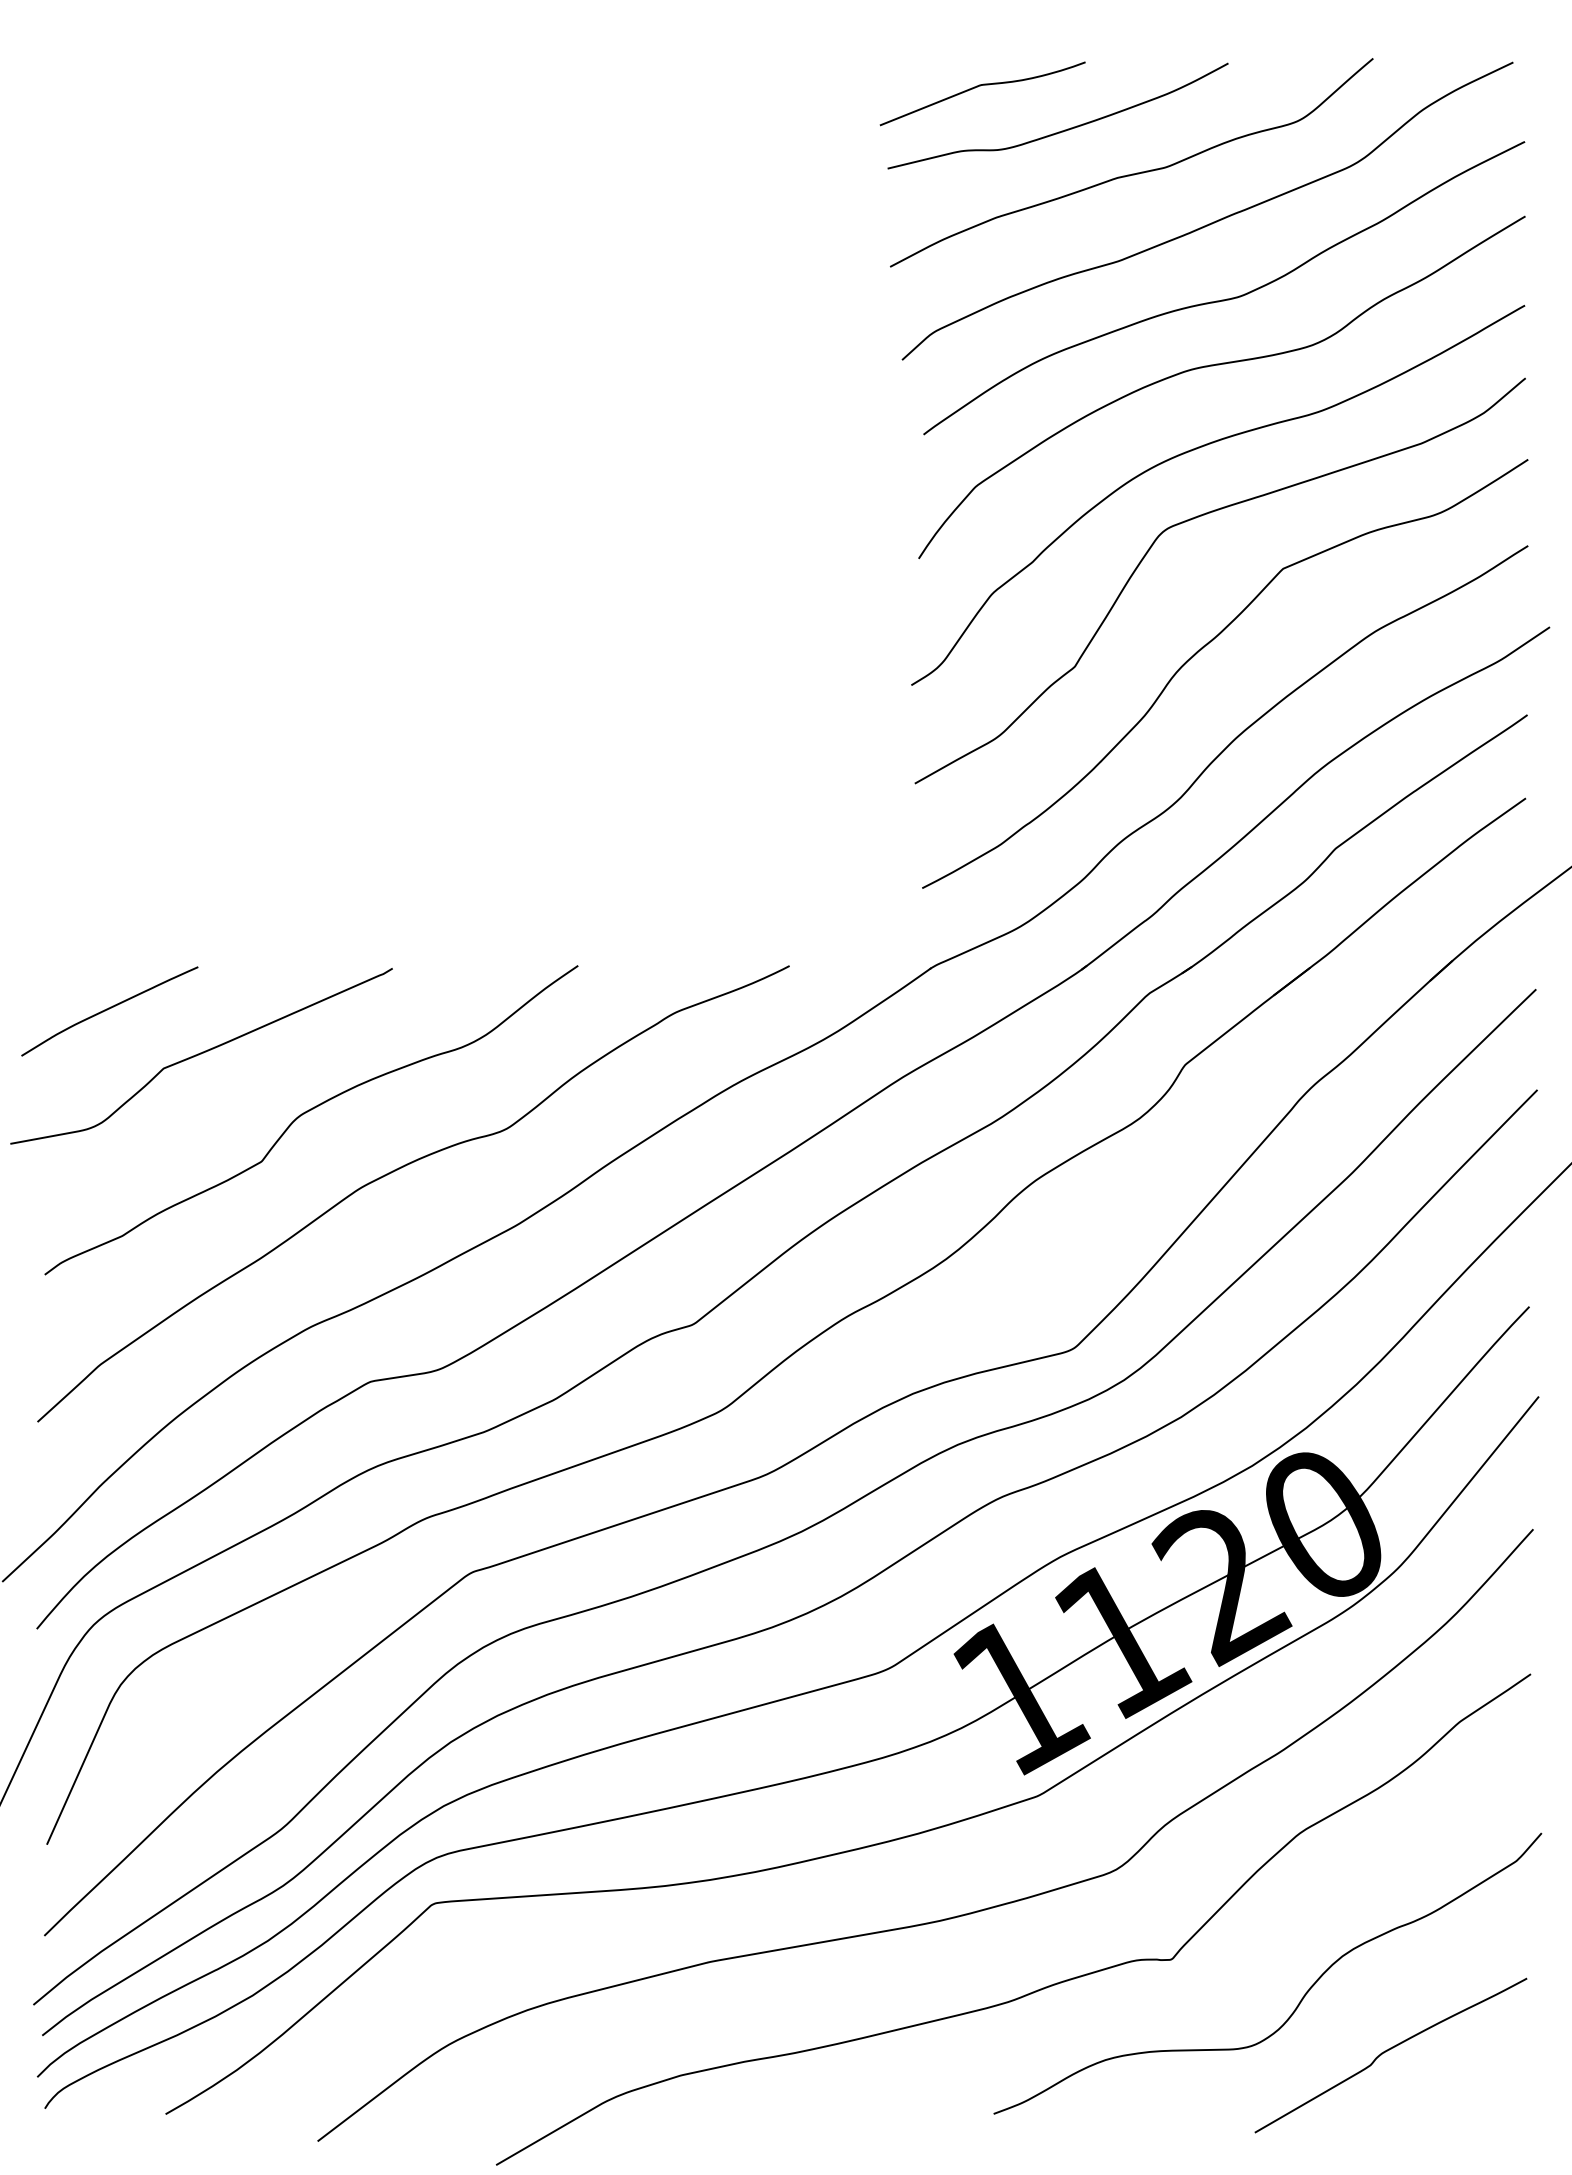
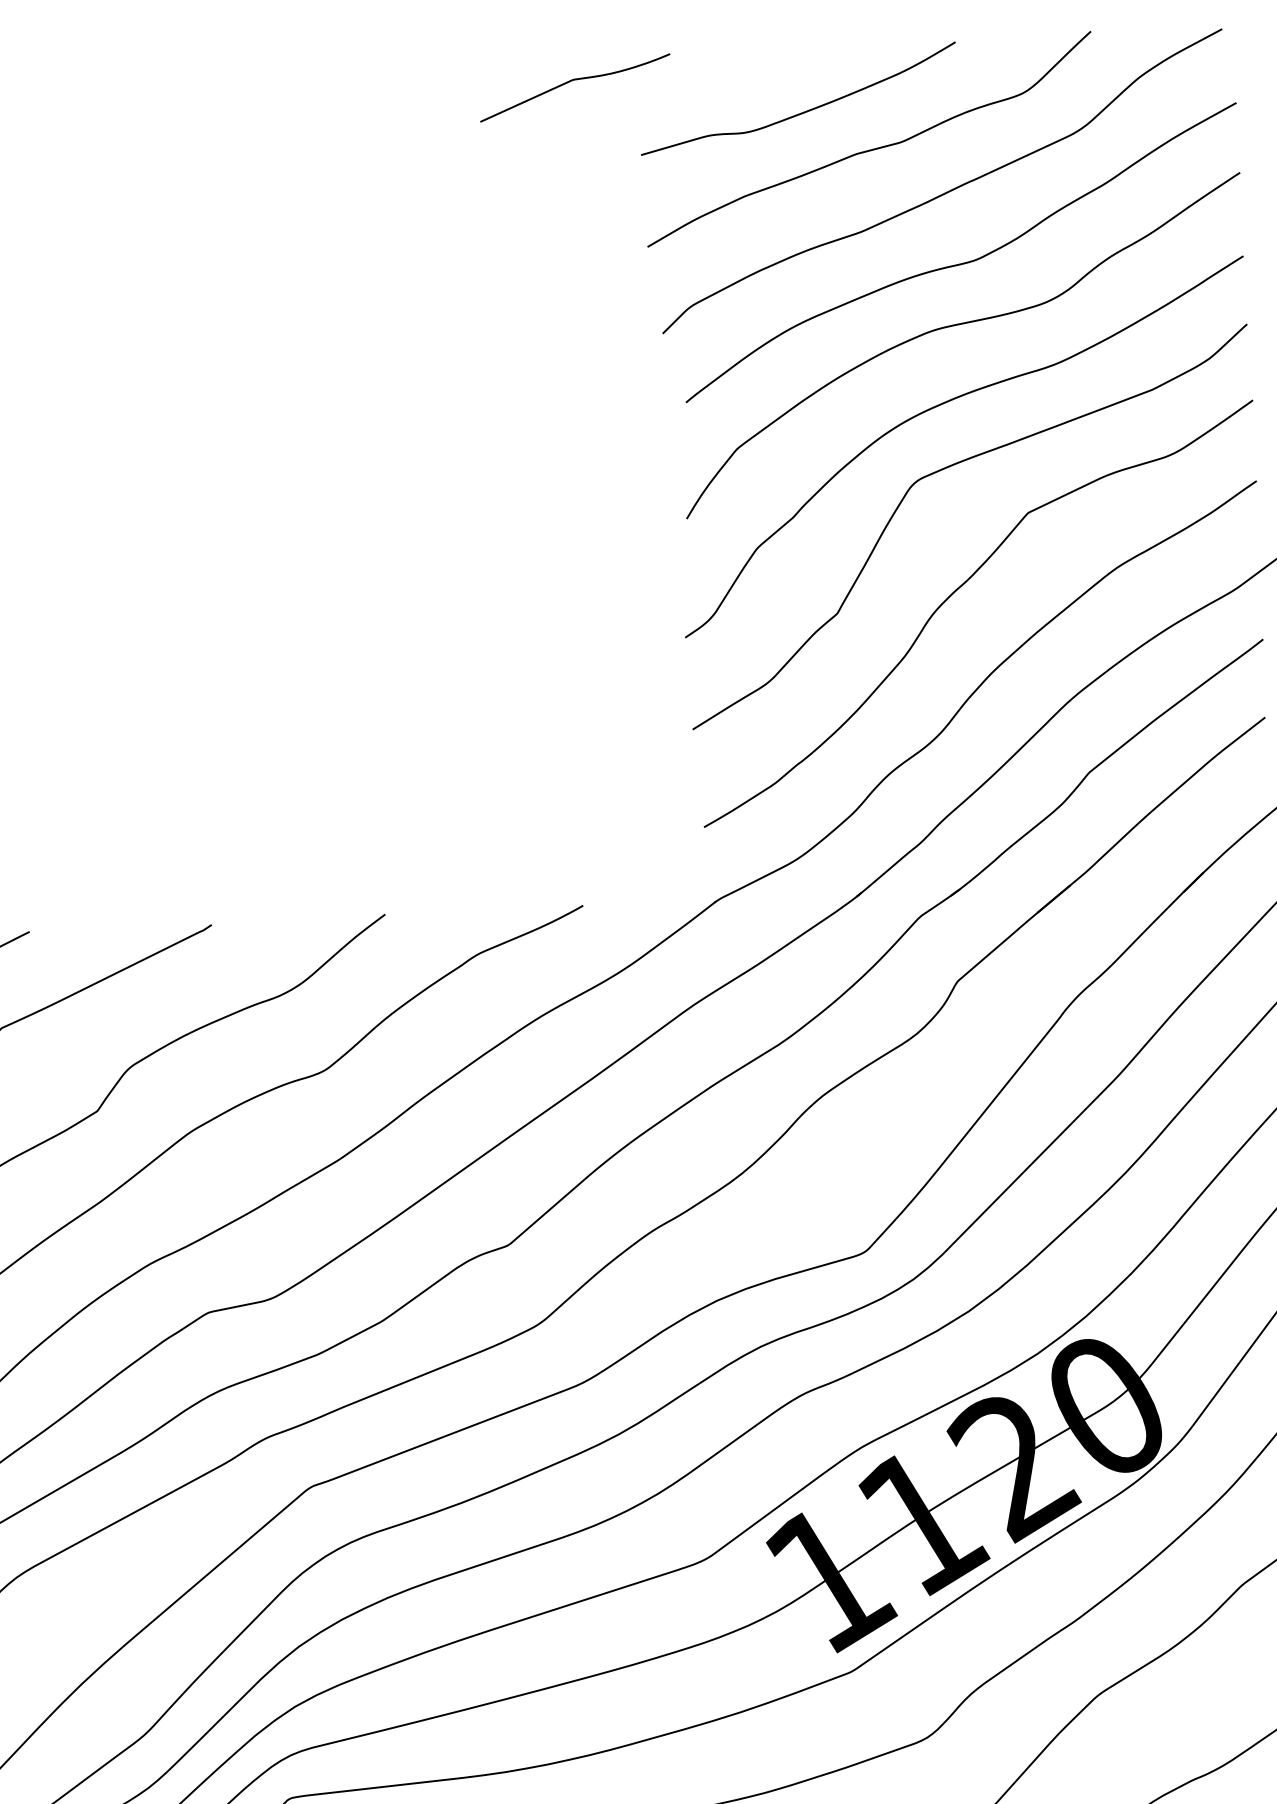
curve: (980, 86) -> (572, 81), moved

